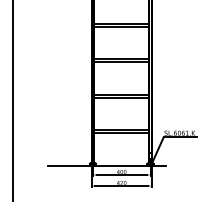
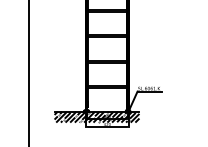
hatch: (106, 171) -> (96, 116), added

